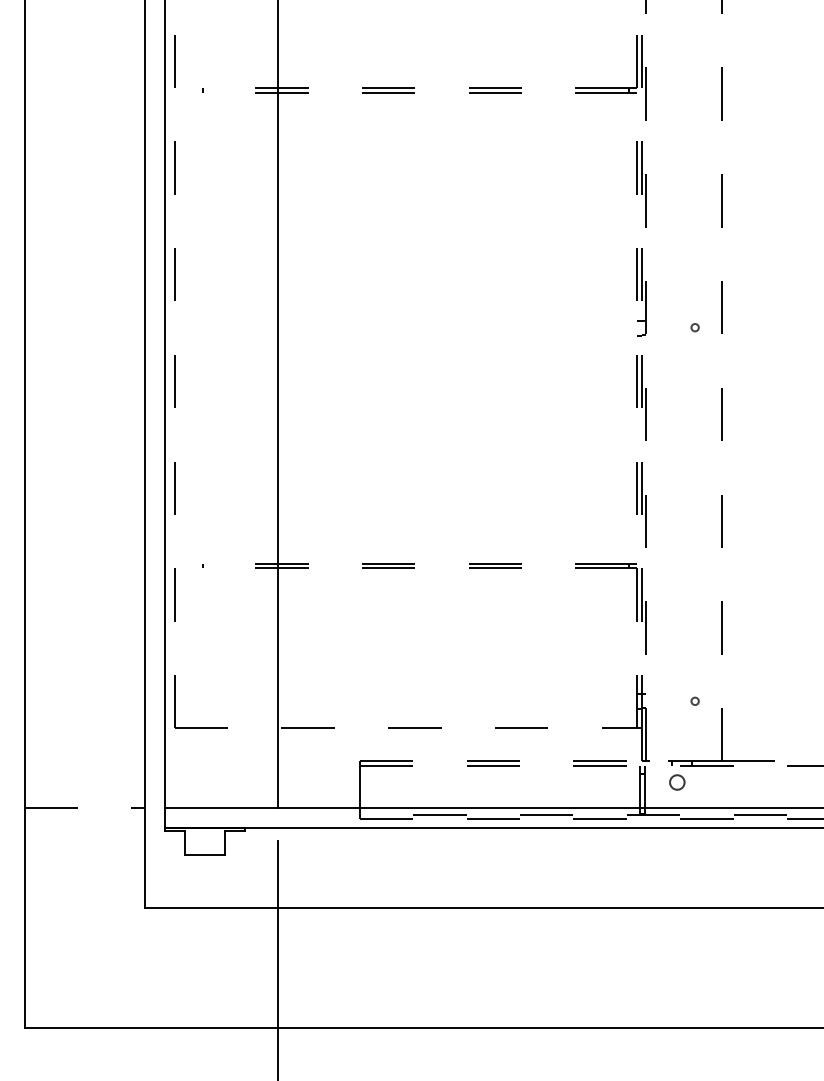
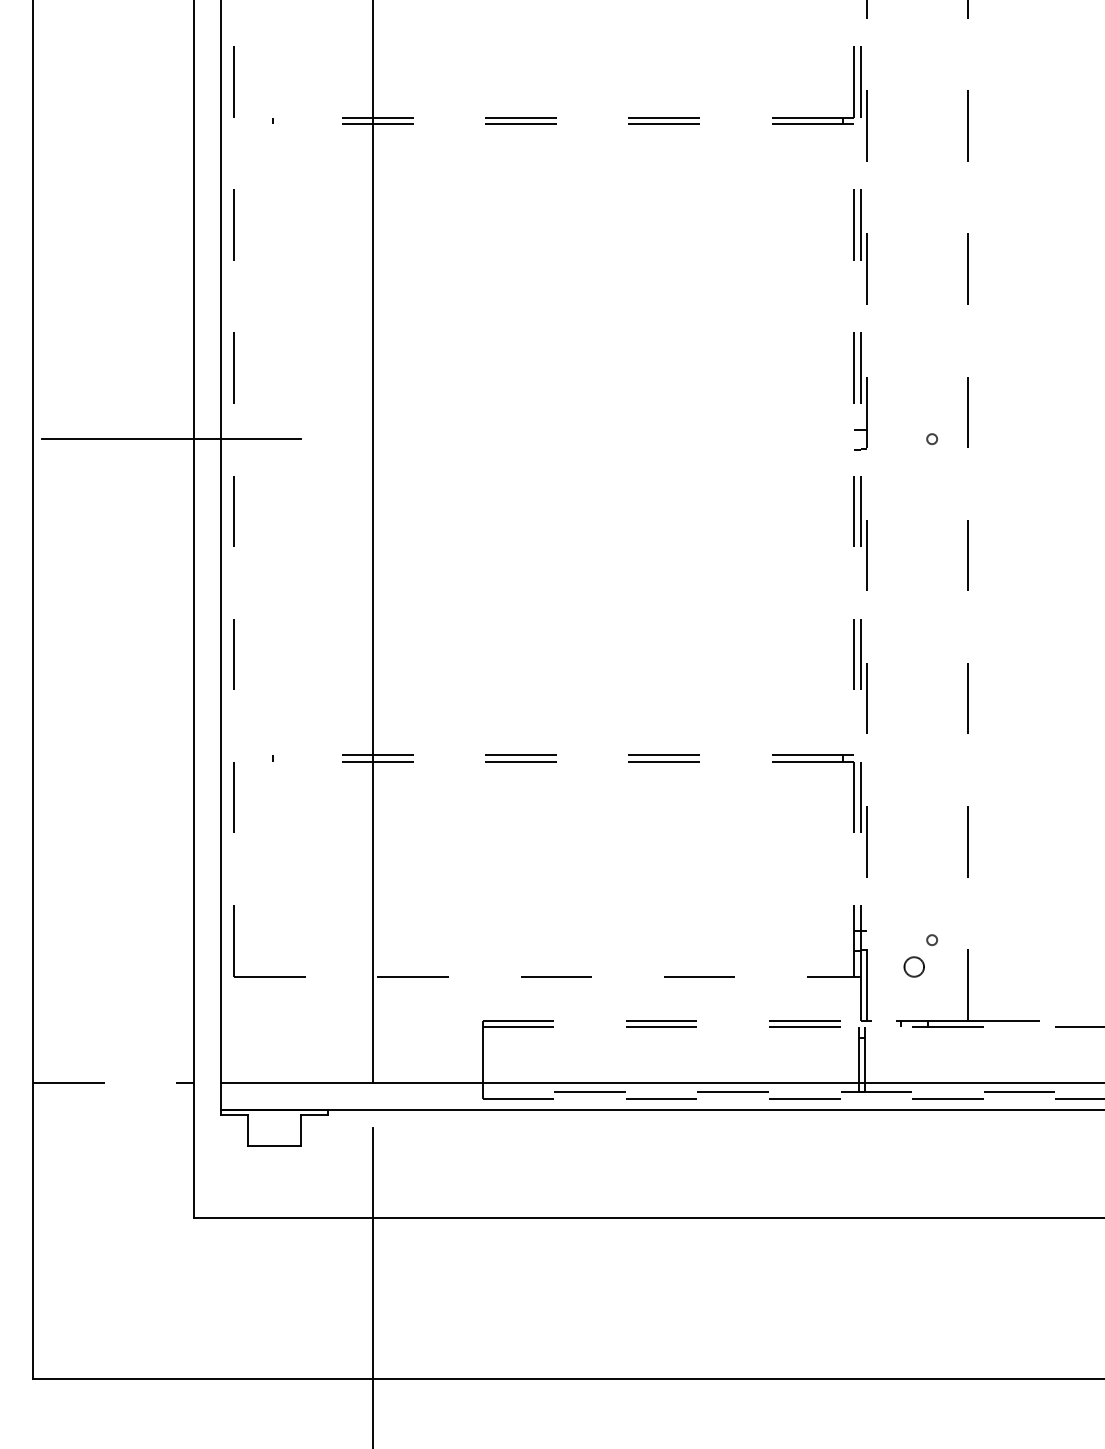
line: (127, 327) -> (171, 439), added
circle: (676, 782) -> (913, 966), moved

